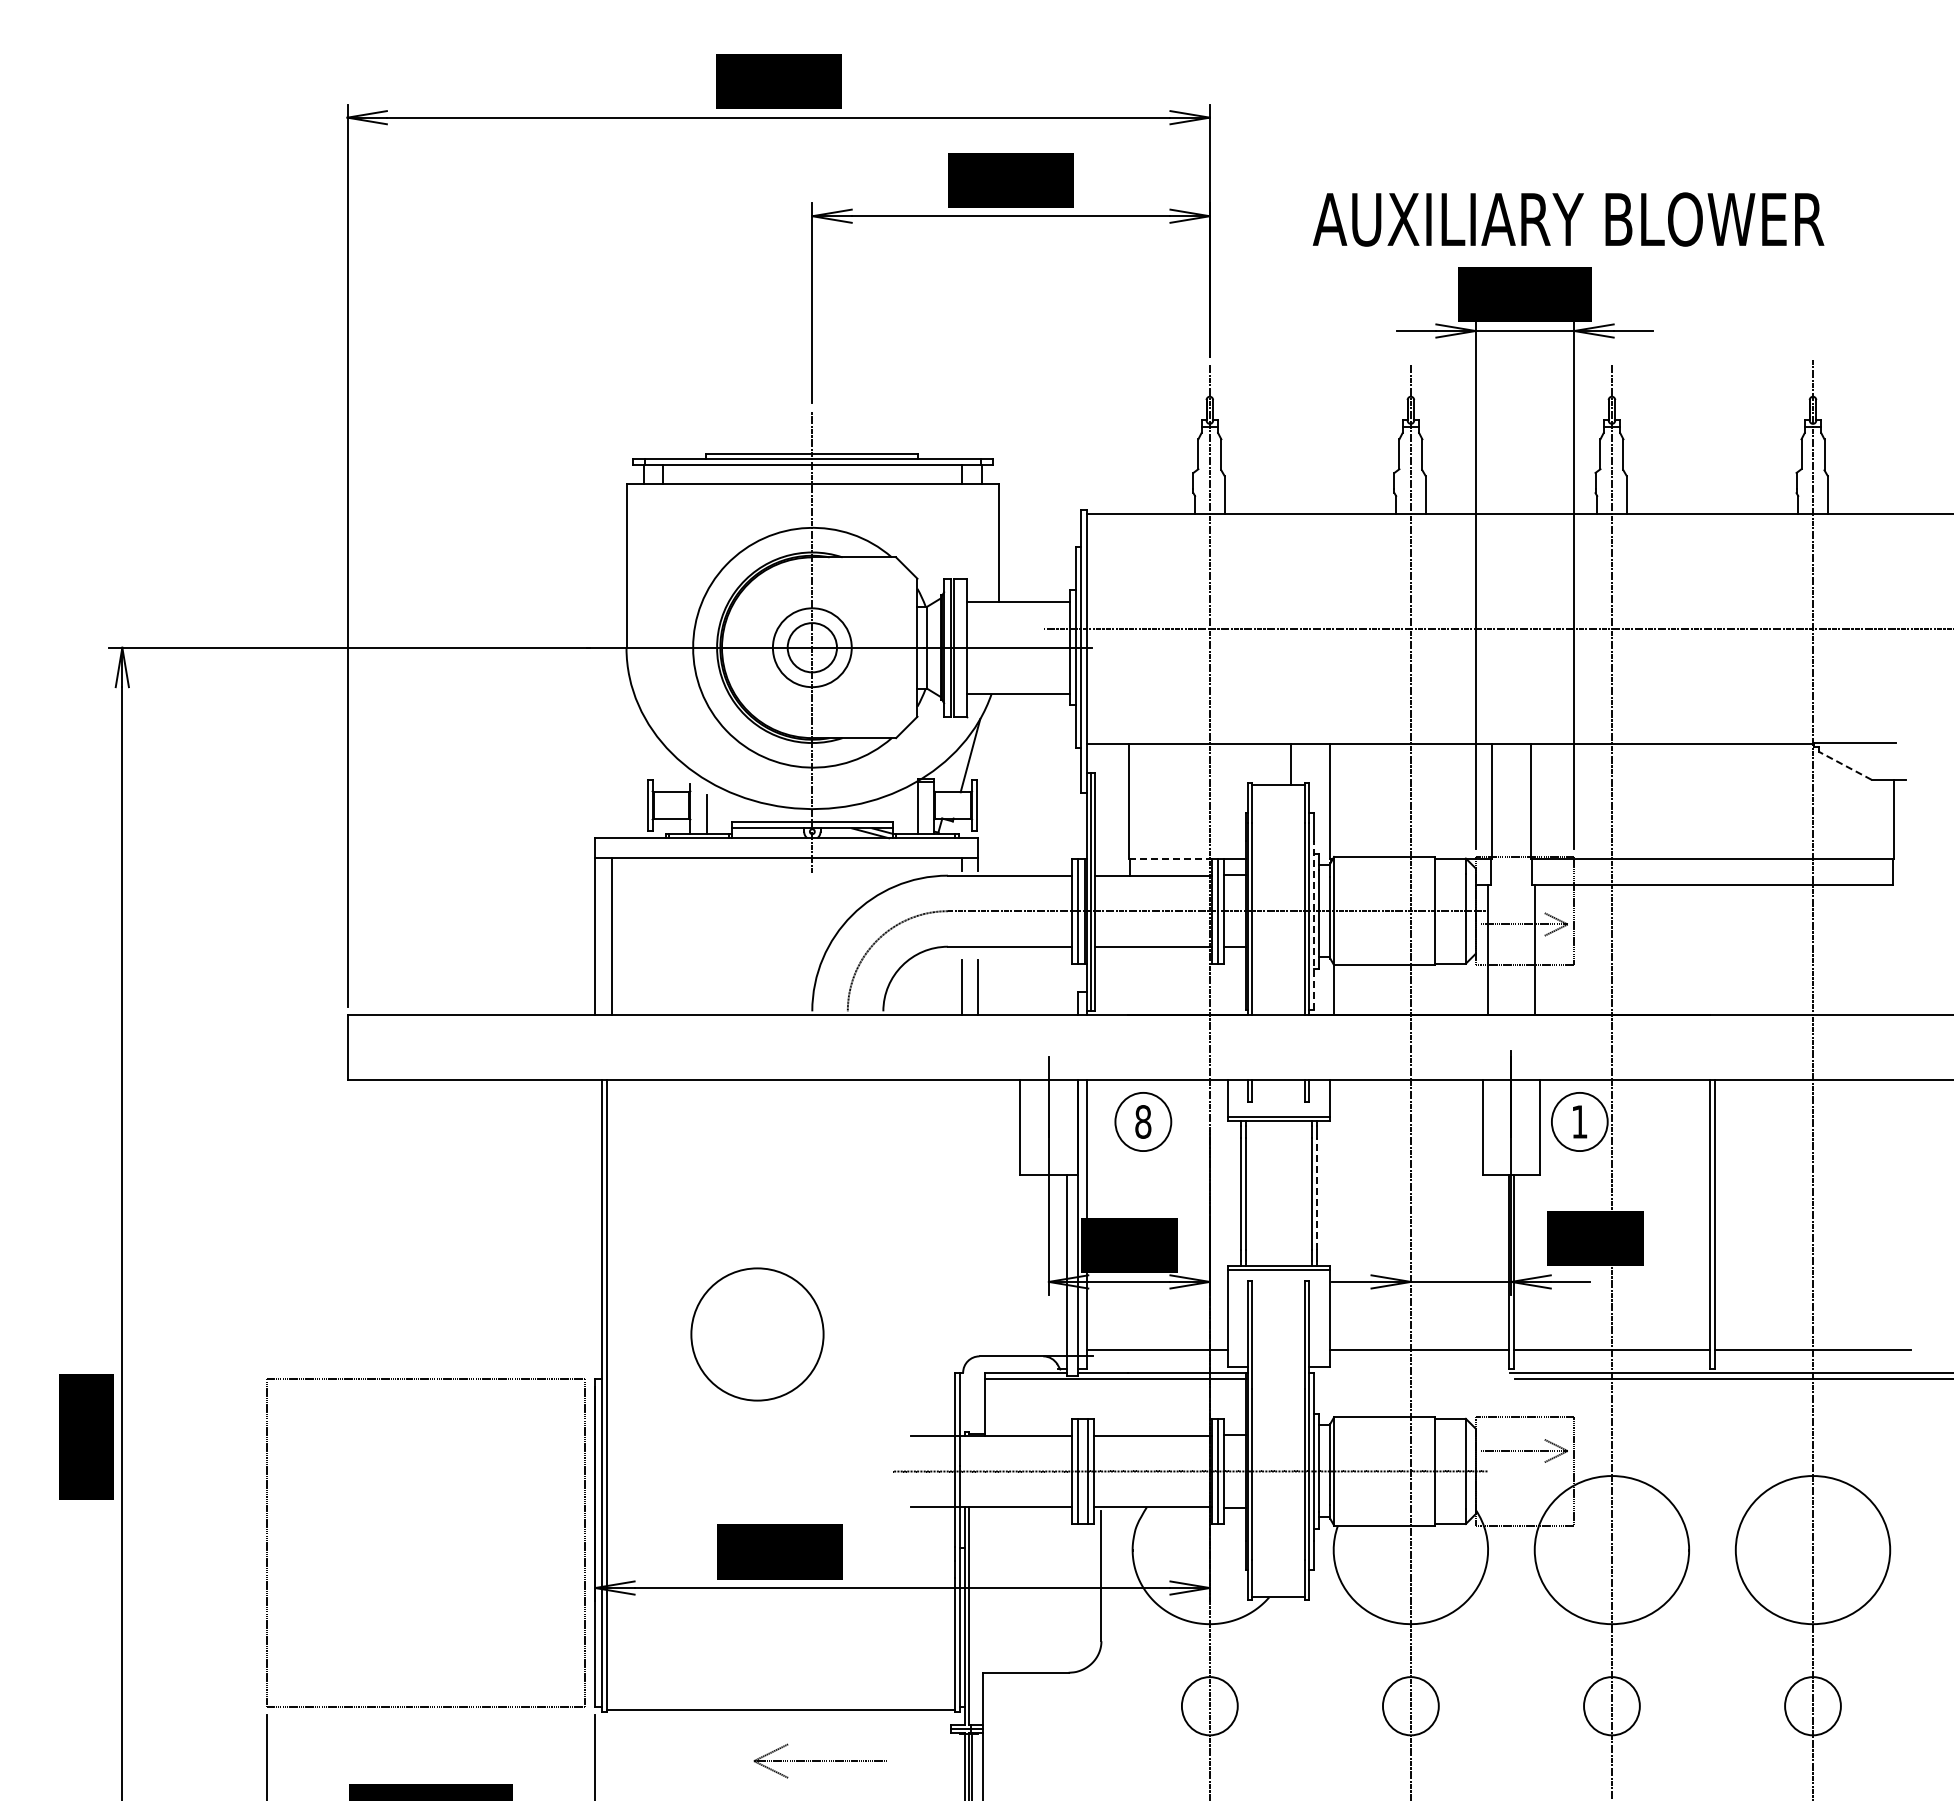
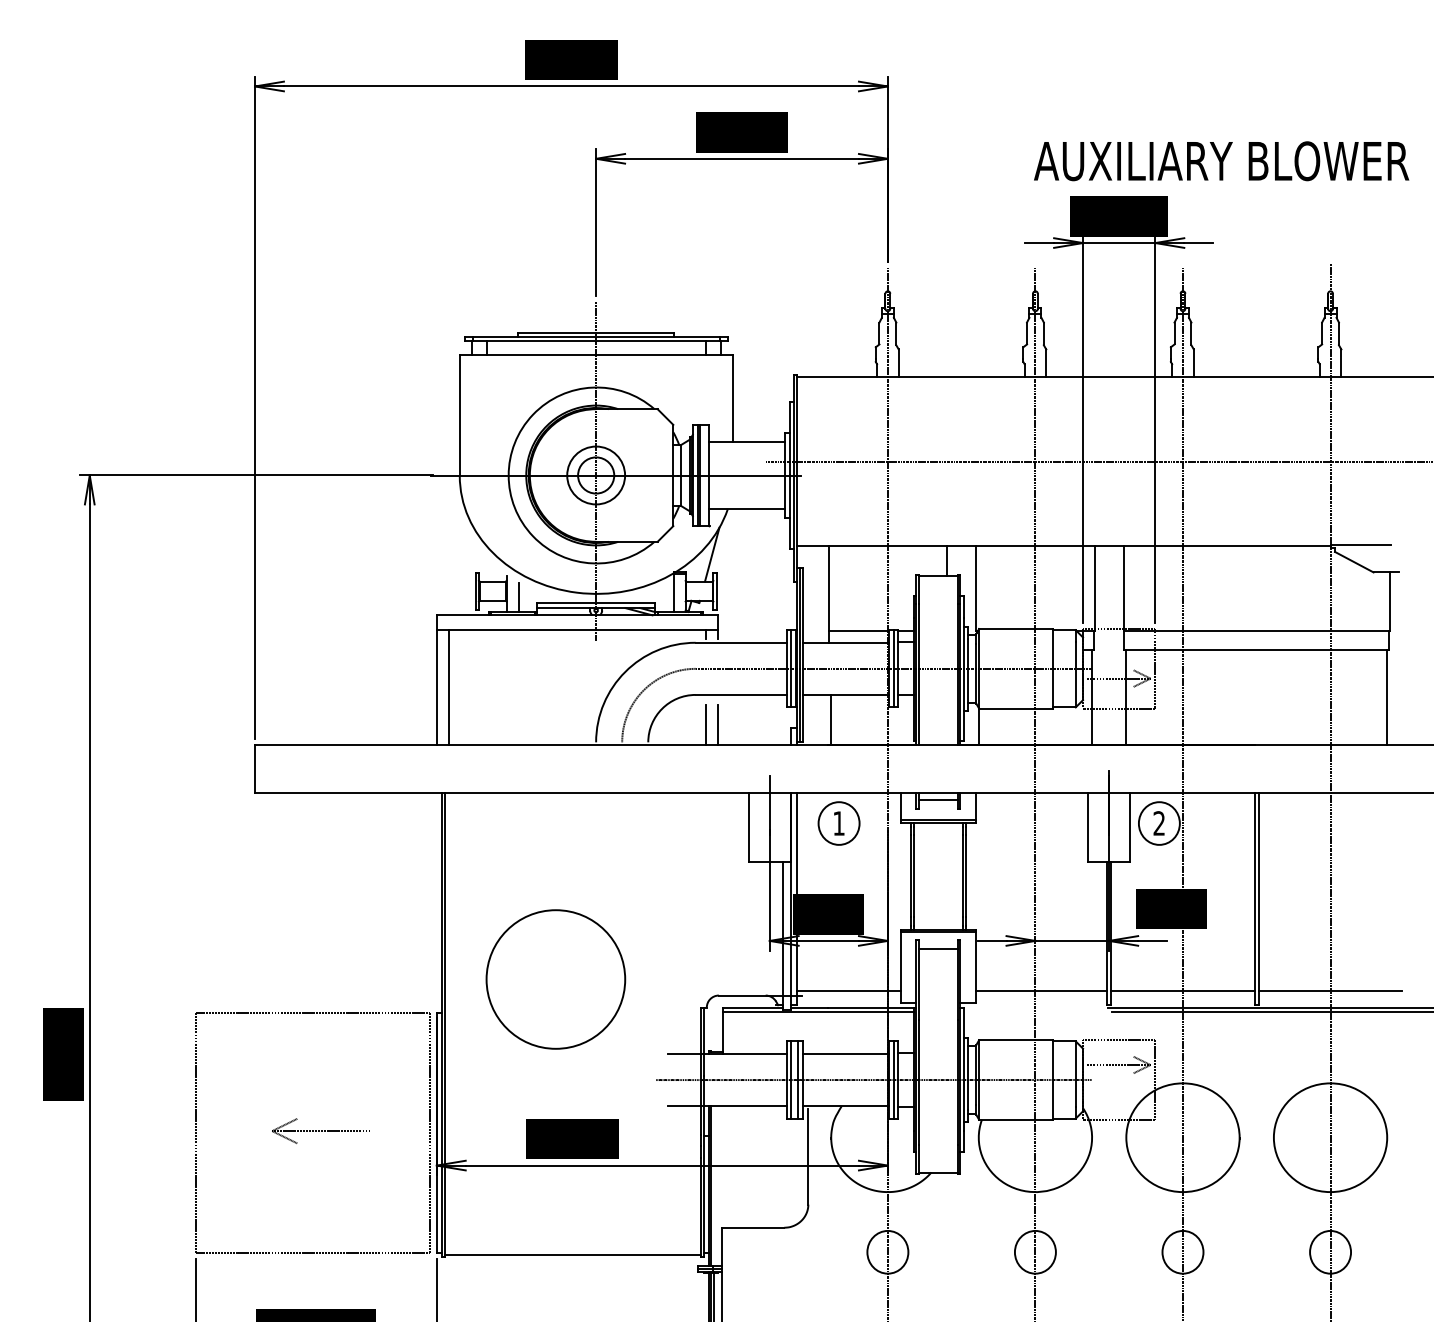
text: (1568, 219) -> (1221, 161), moved
line: (1845, 765) -> (1354, 561), dashed -> solid
line: (1170, 859) -> (859, 630), dashed -> solid
line: (1313, 925) -> (963, 679), dashed -> solid
line: (1890, 949) -> (1387, 696), added
line: (1132, 980) -> (831, 719), added
line: (1278, 1089) -> (938, 799), added
text: (1143, 1121) -> (839, 823), 8 -> 1
text: (1579, 1121) -> (1159, 823), 1 -> 2
line: (1316, 1193) -> (966, 876), dashed -> solid
line: (1278, 1293) -> (938, 949), added
circle: (757, 1334) -> (555, 979), size x1.43
part: (819, 1760) -> (320, 1130), moved

